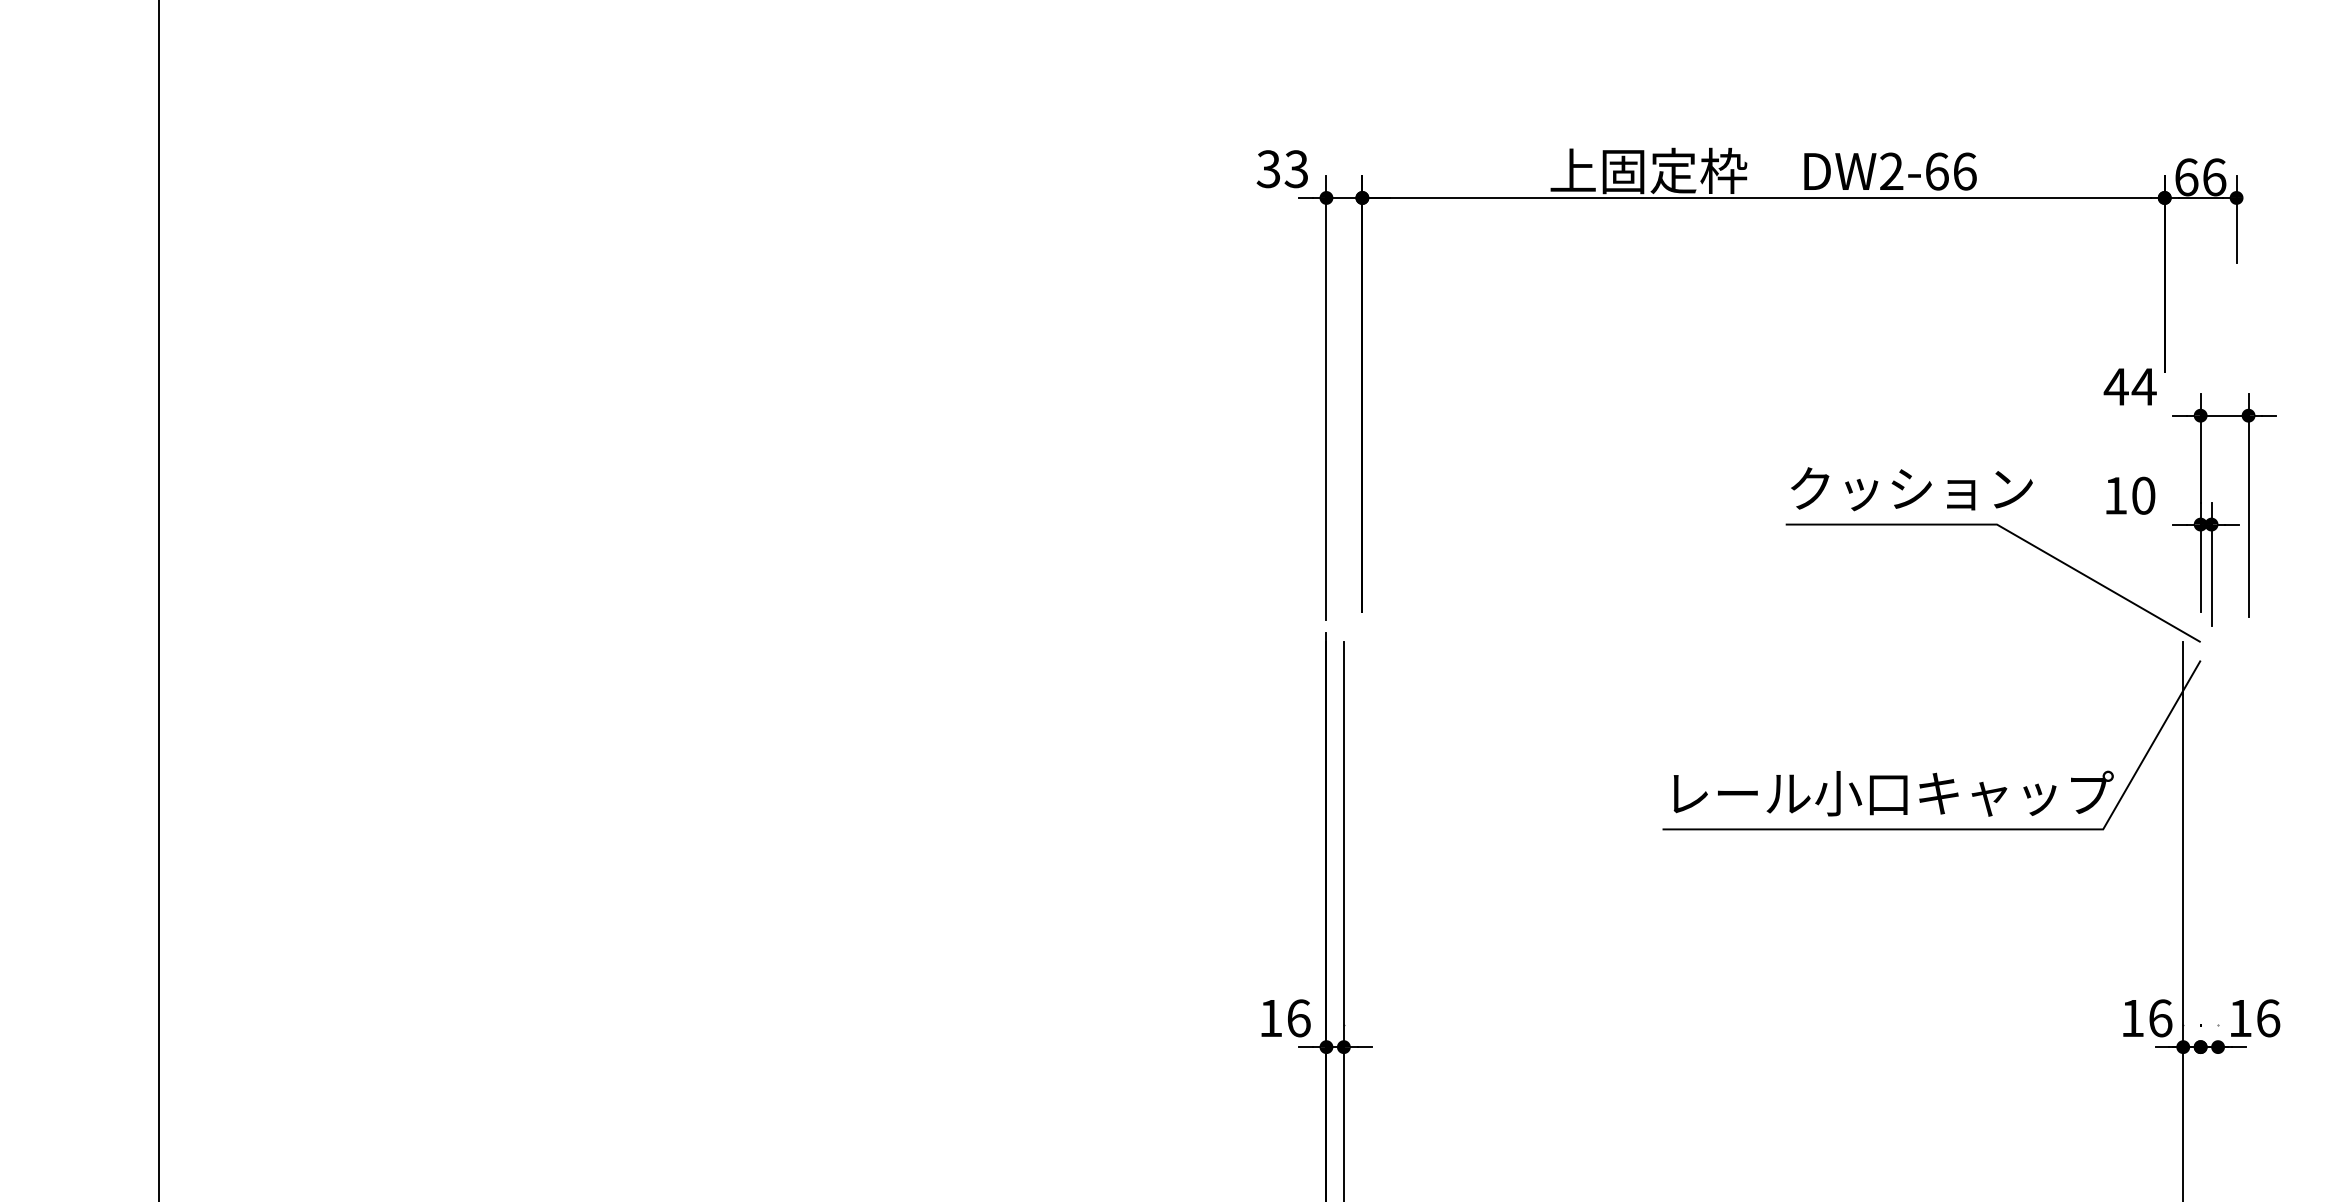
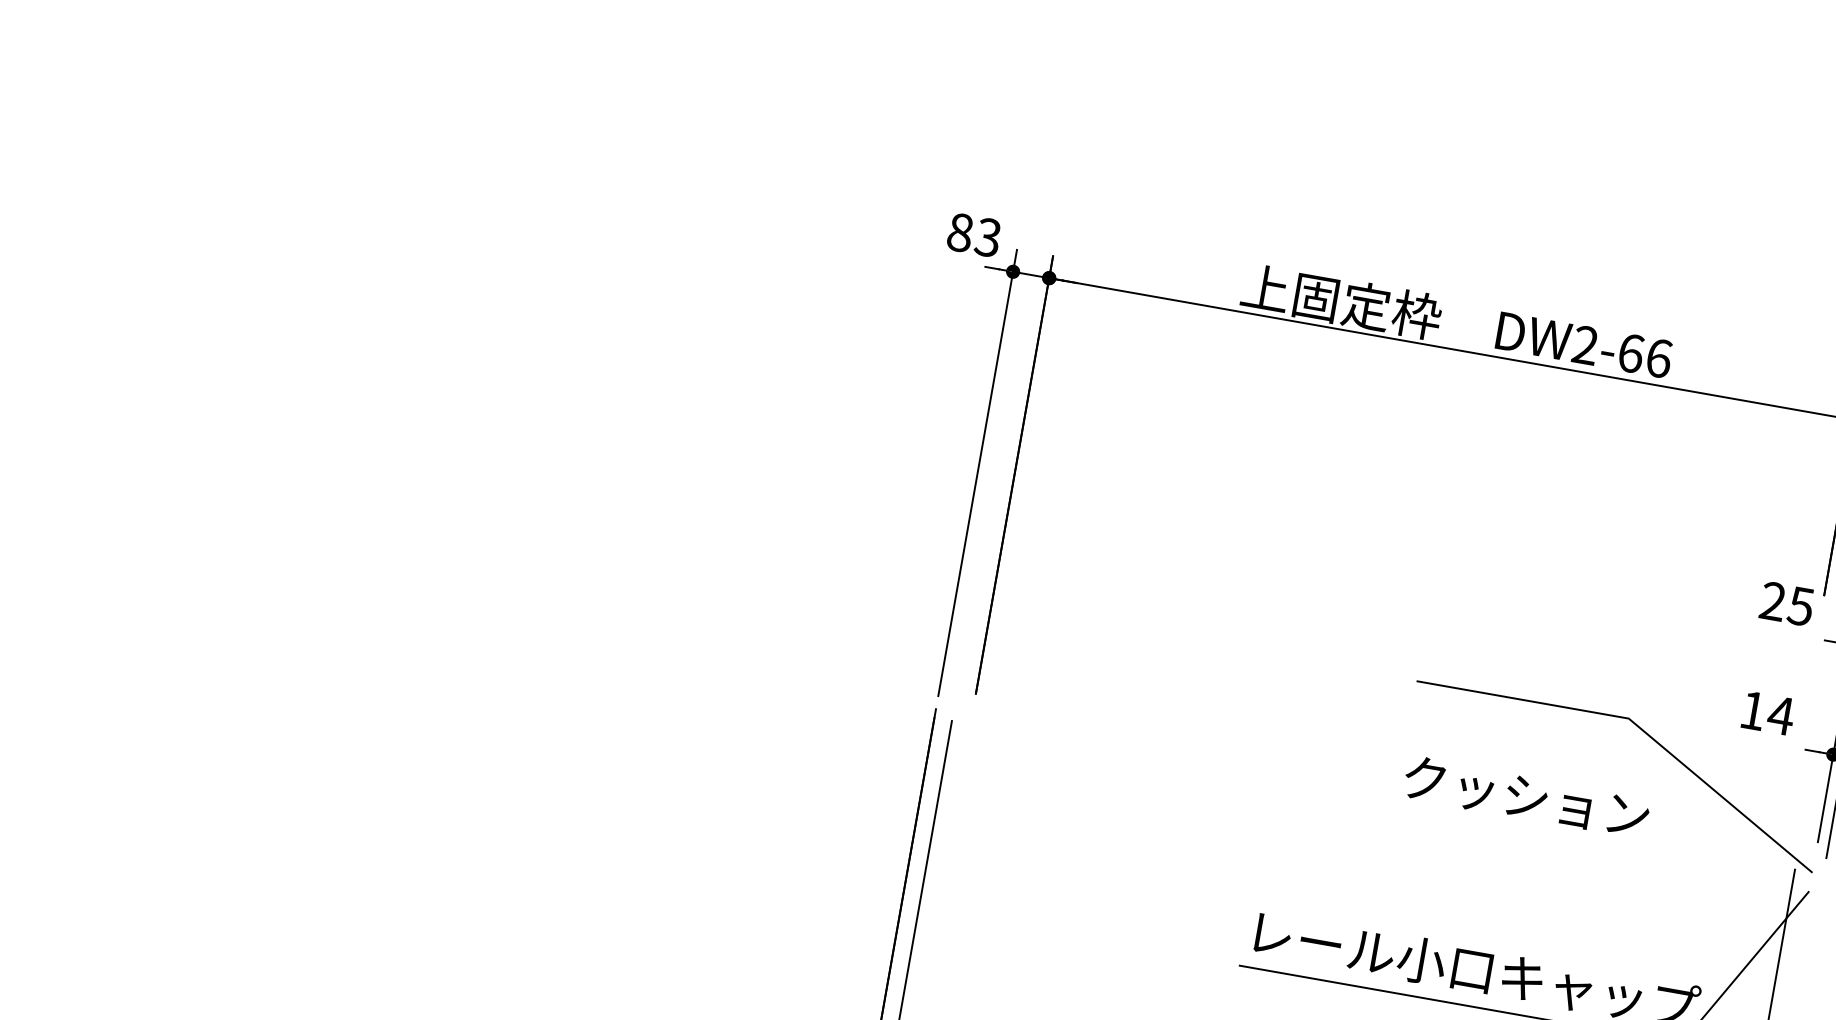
text: (1268, 169) -> (959, 232), 33 -> 83
text: (2129, 386) -> (1786, 603), 44 -> 25
text: (1911, 489) -> (1526, 797), moved
text: (2143, 495) -> (1781, 715), 10 -> 14

